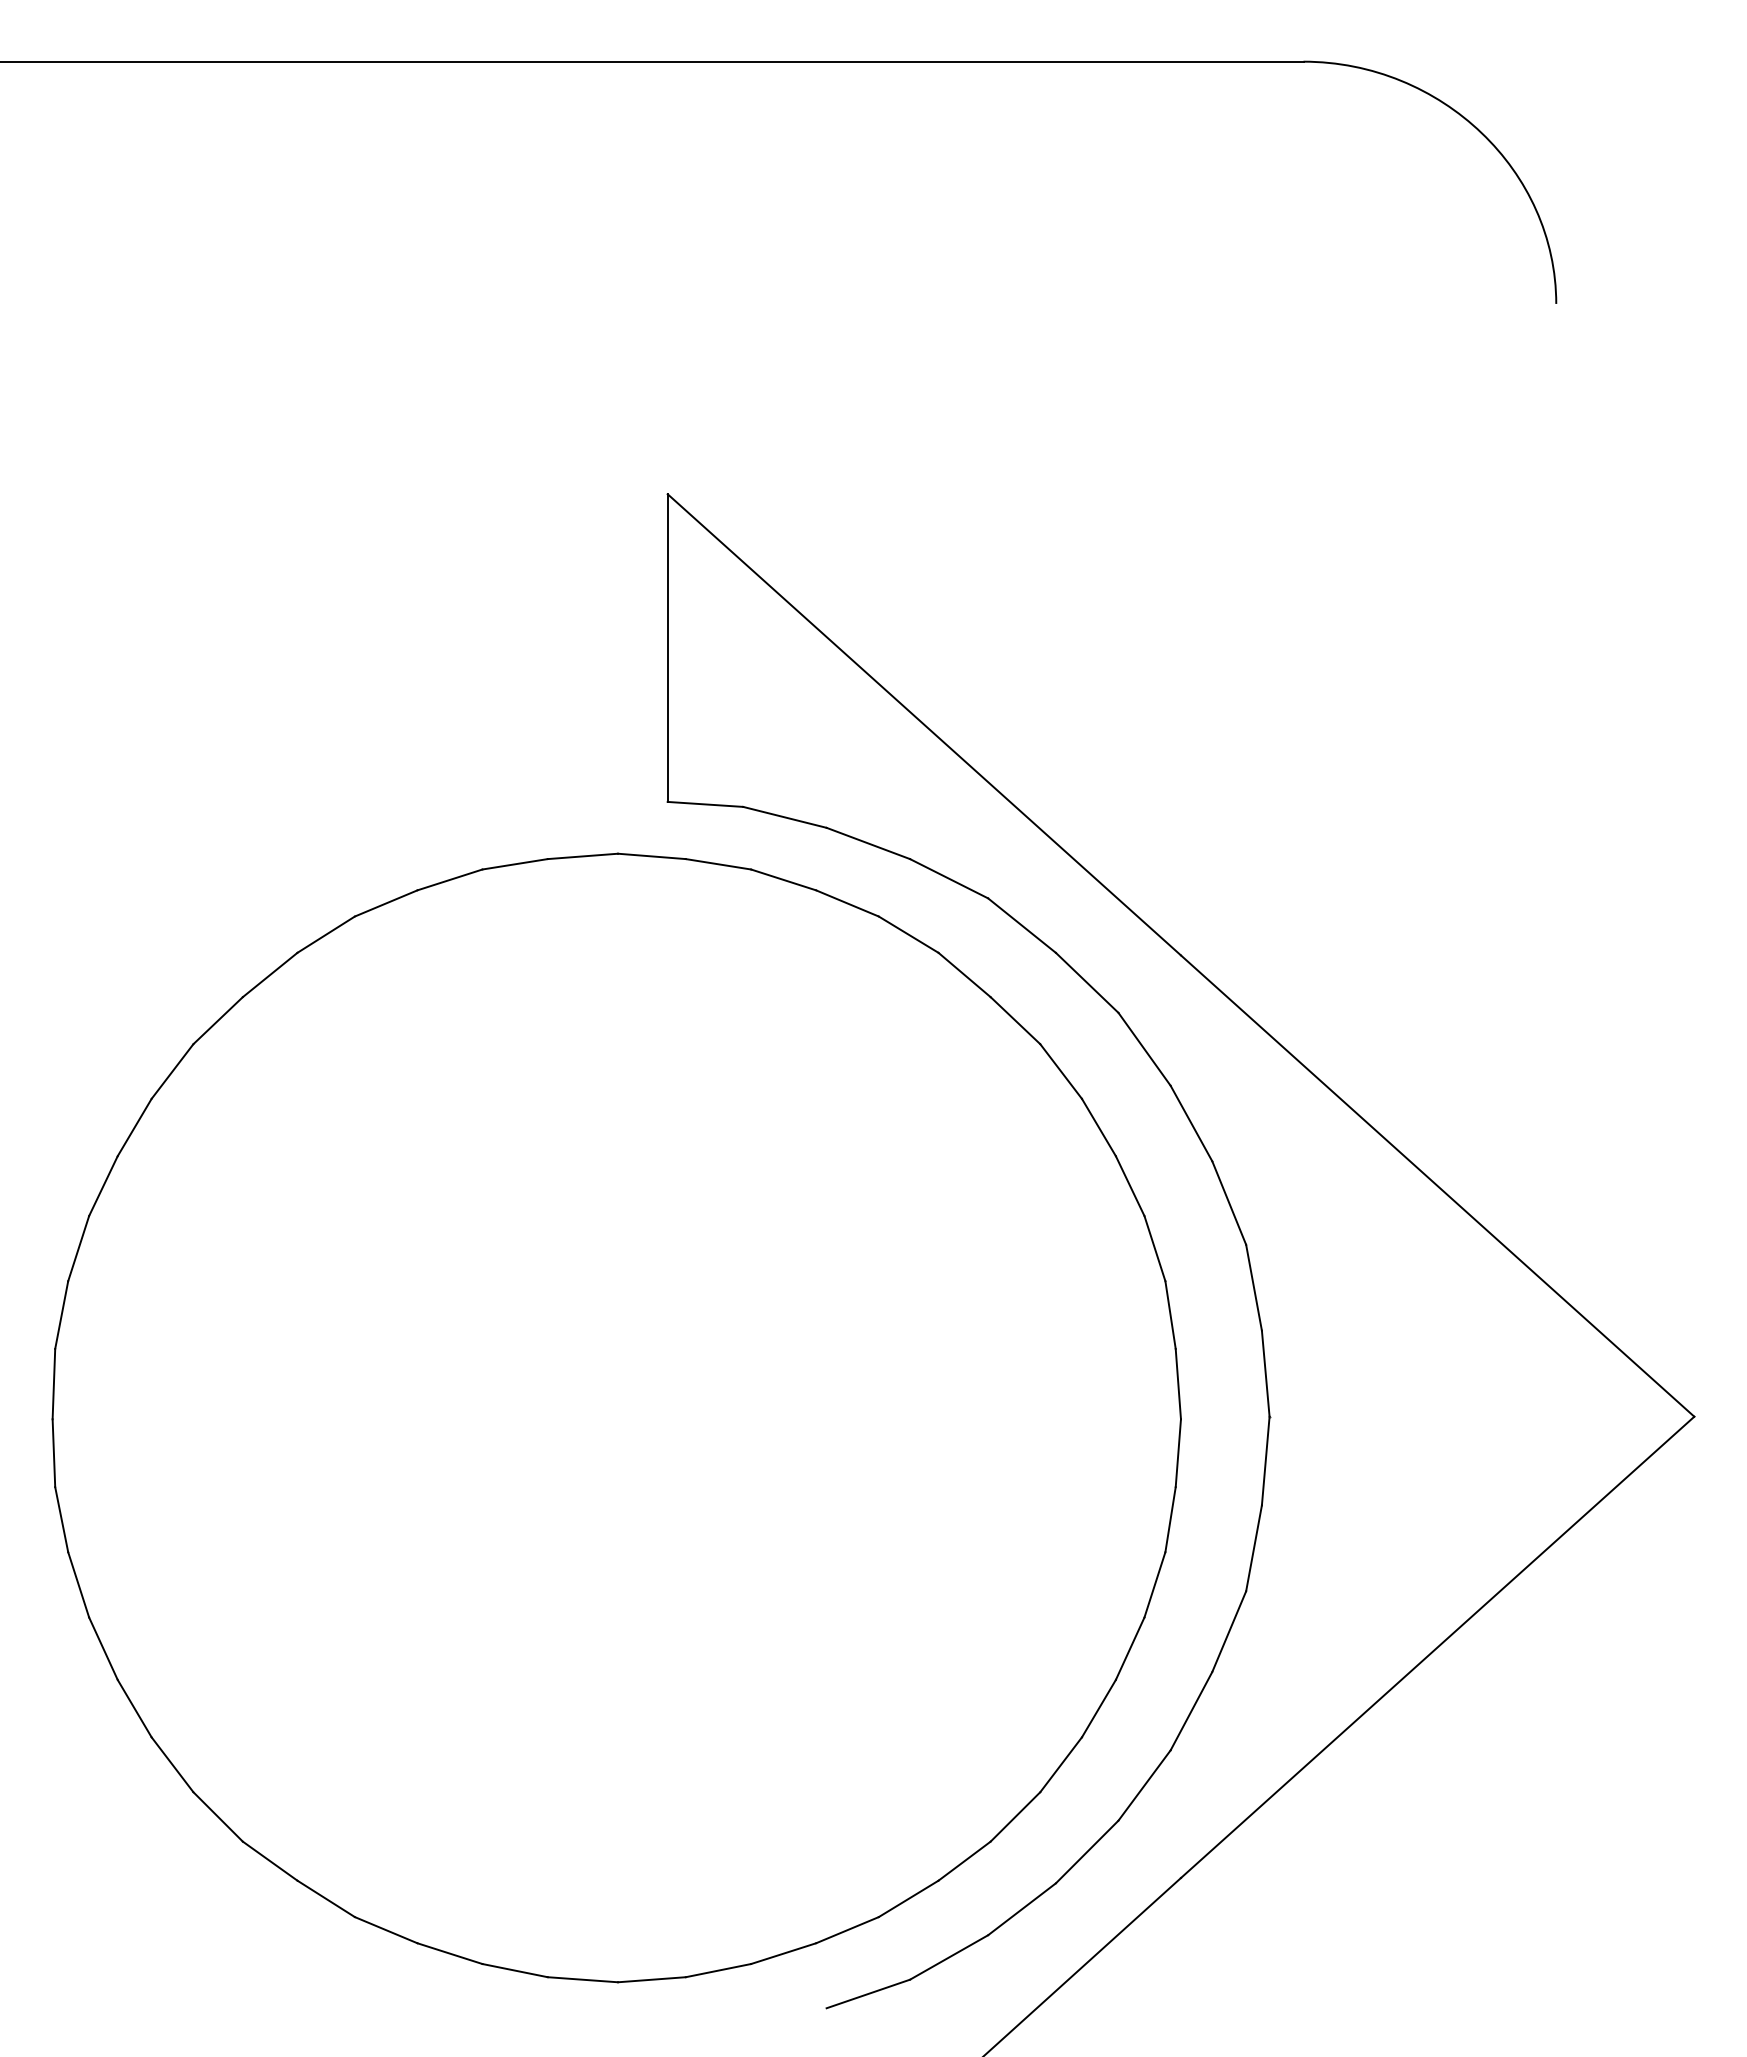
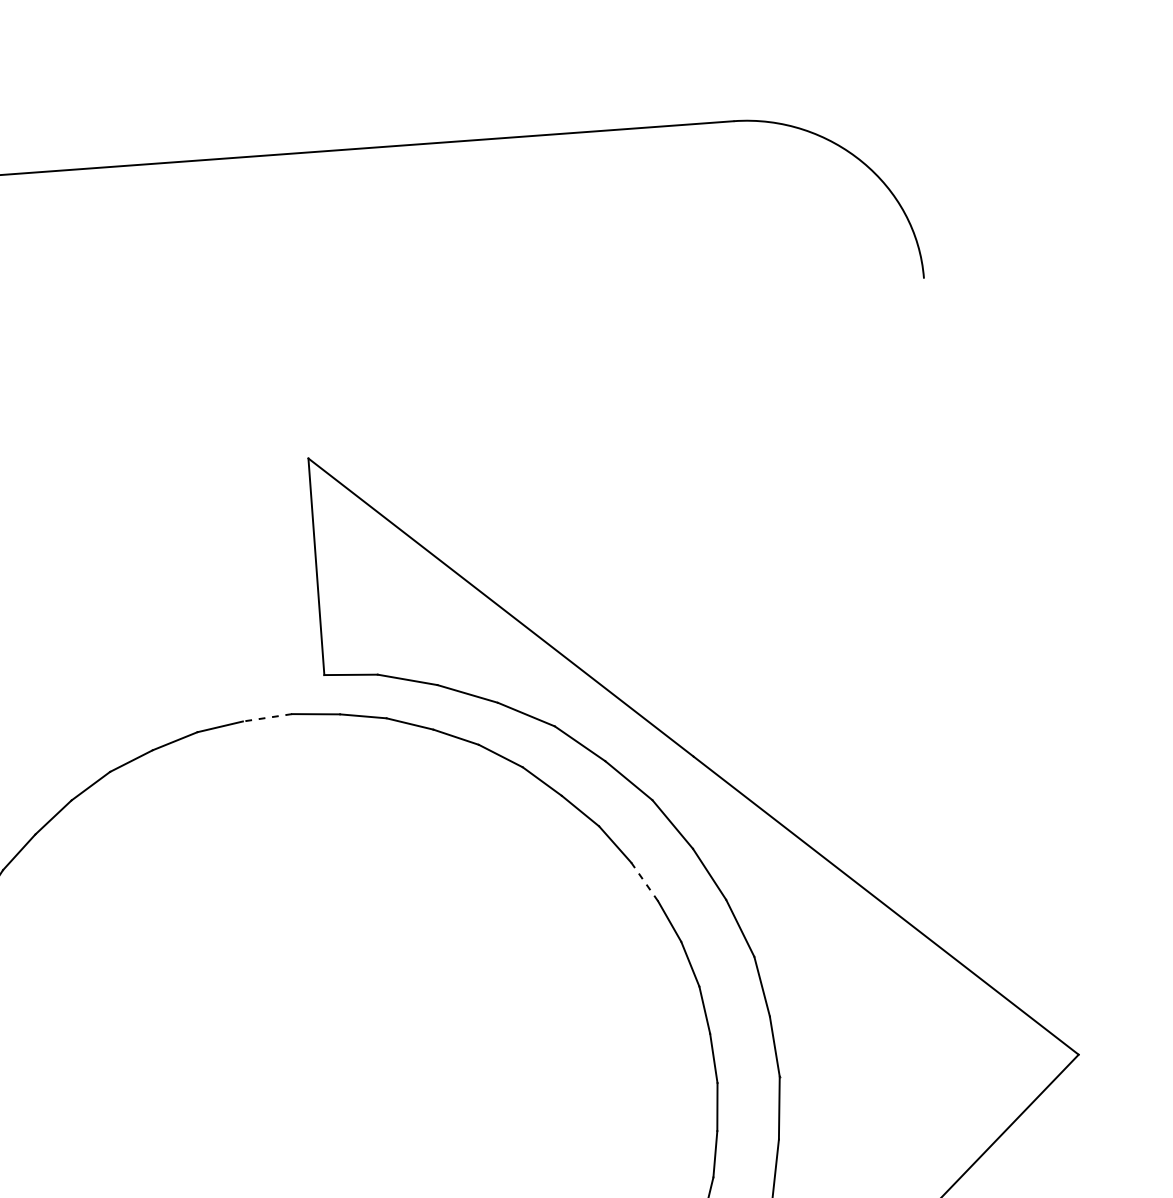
line: (582, 856) -> (267, 717), solid -> dashed
line: (1098, 1127) -> (644, 881), solid -> dashed

